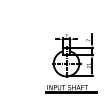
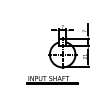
part: (71, 89) -> (52, 80), moved

